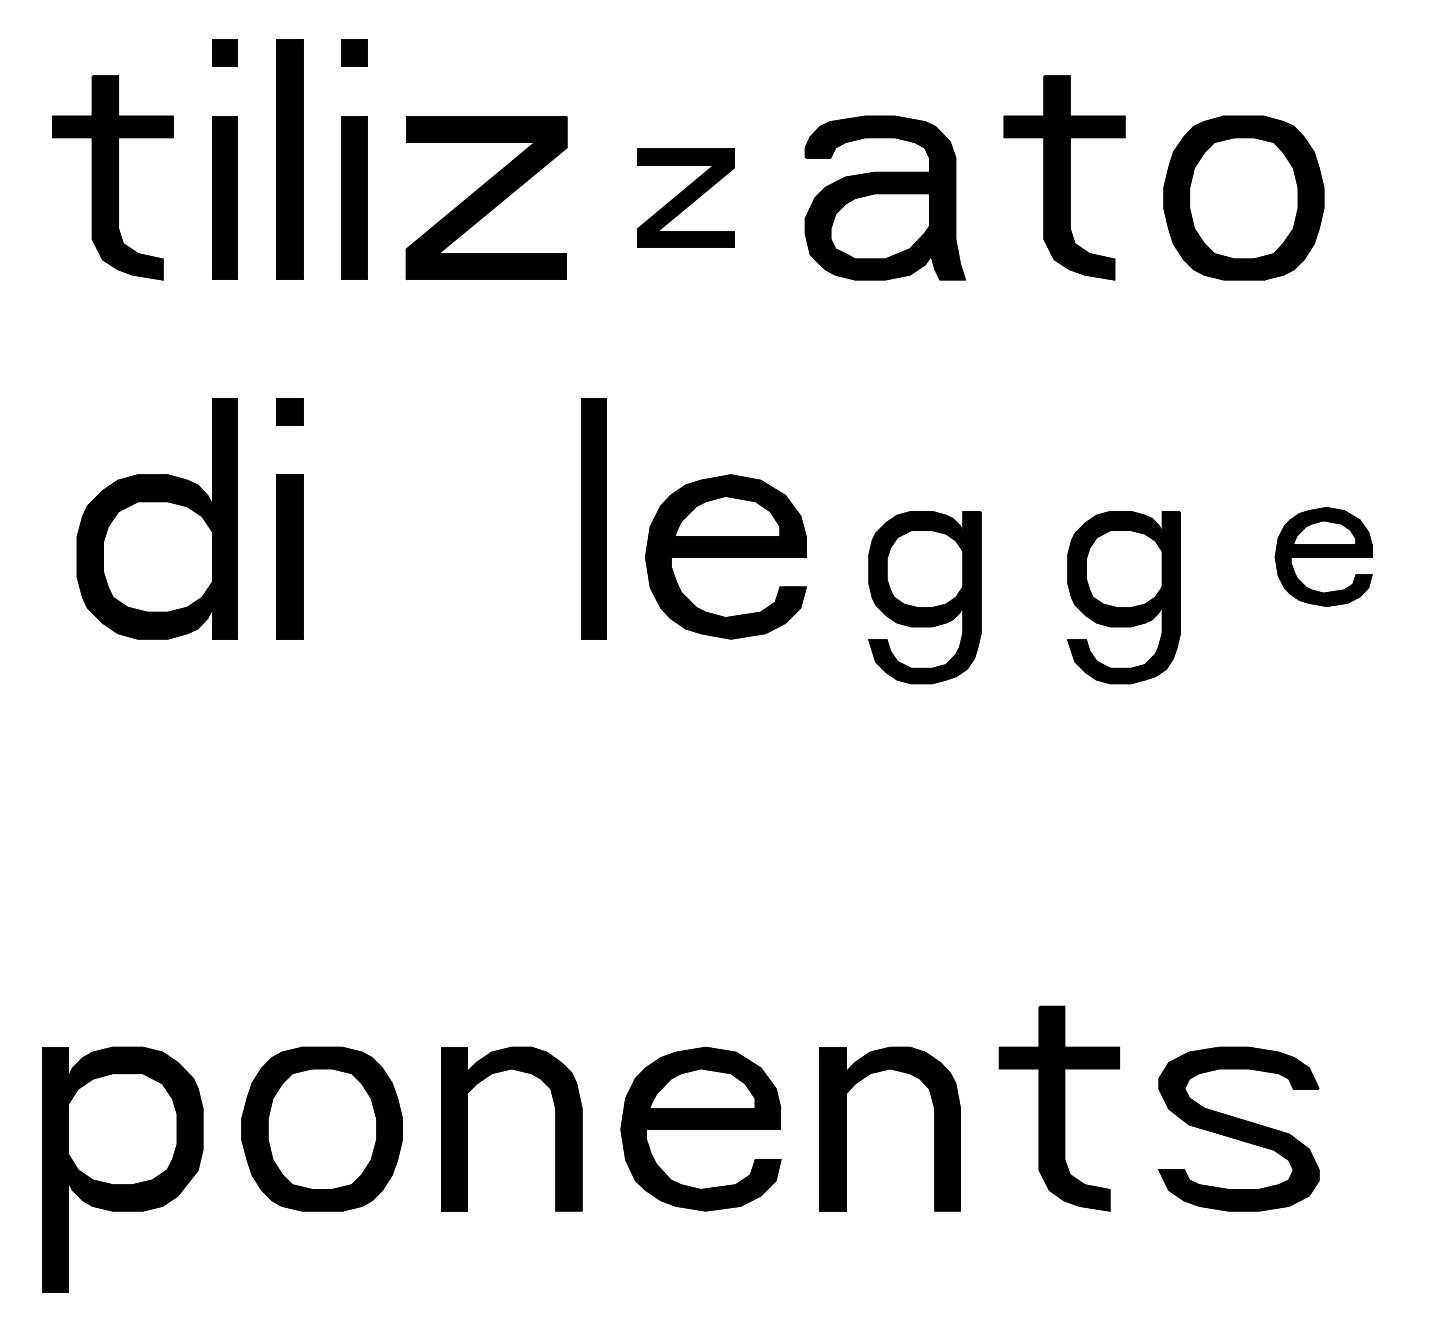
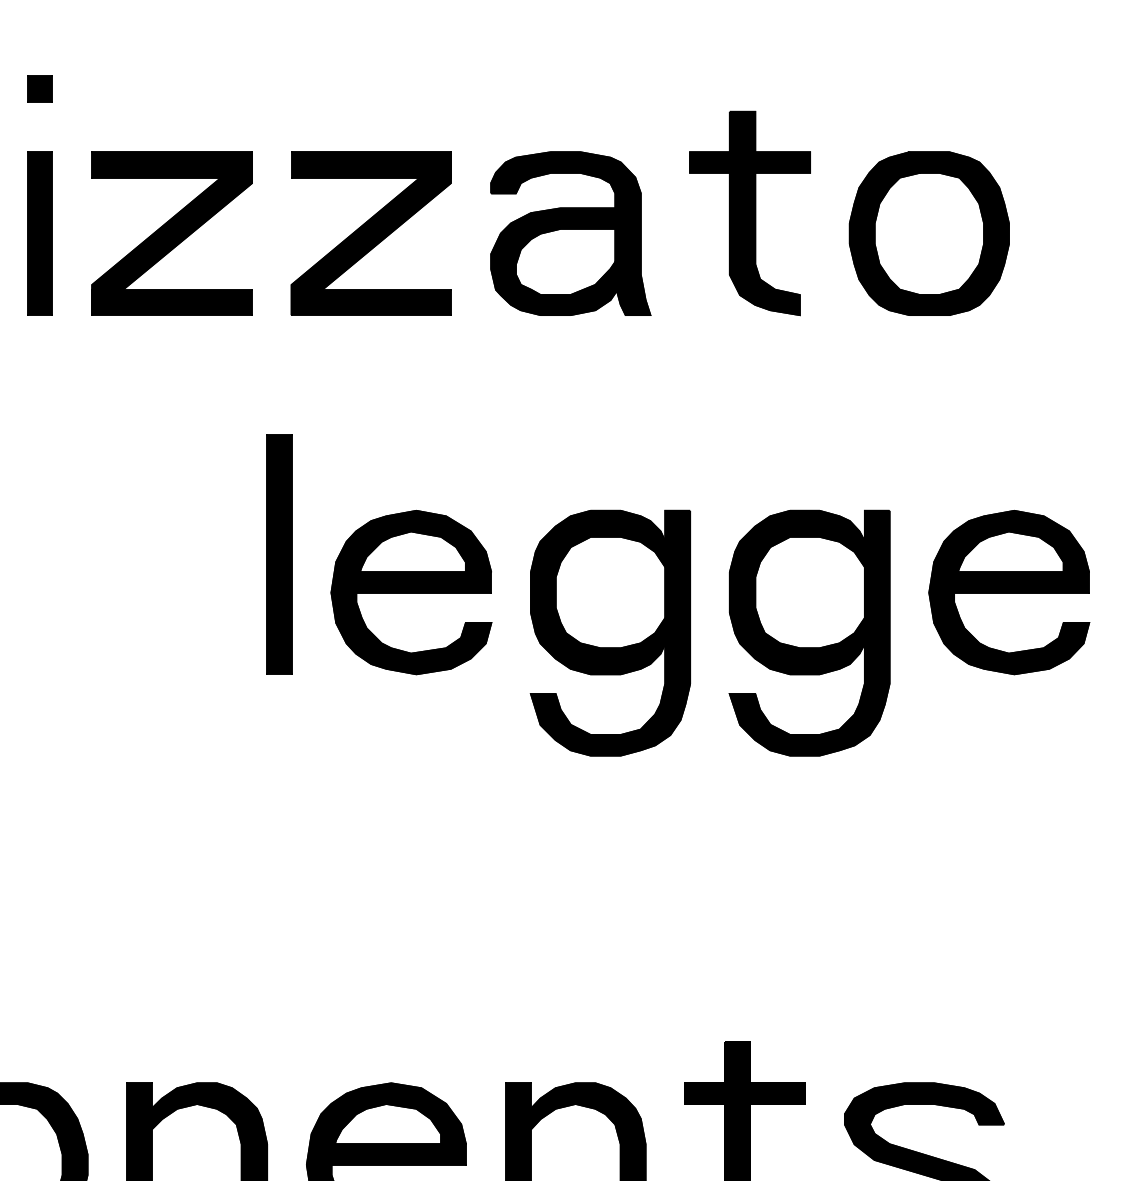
part: (685, 198) -> (370, 234), size x1.67
part: (1323, 556) -> (1008, 592), size x1.67
part: (924, 597) -> (609, 633), size x1.43
part: (1123, 597) -> (808, 633), size x1.43

